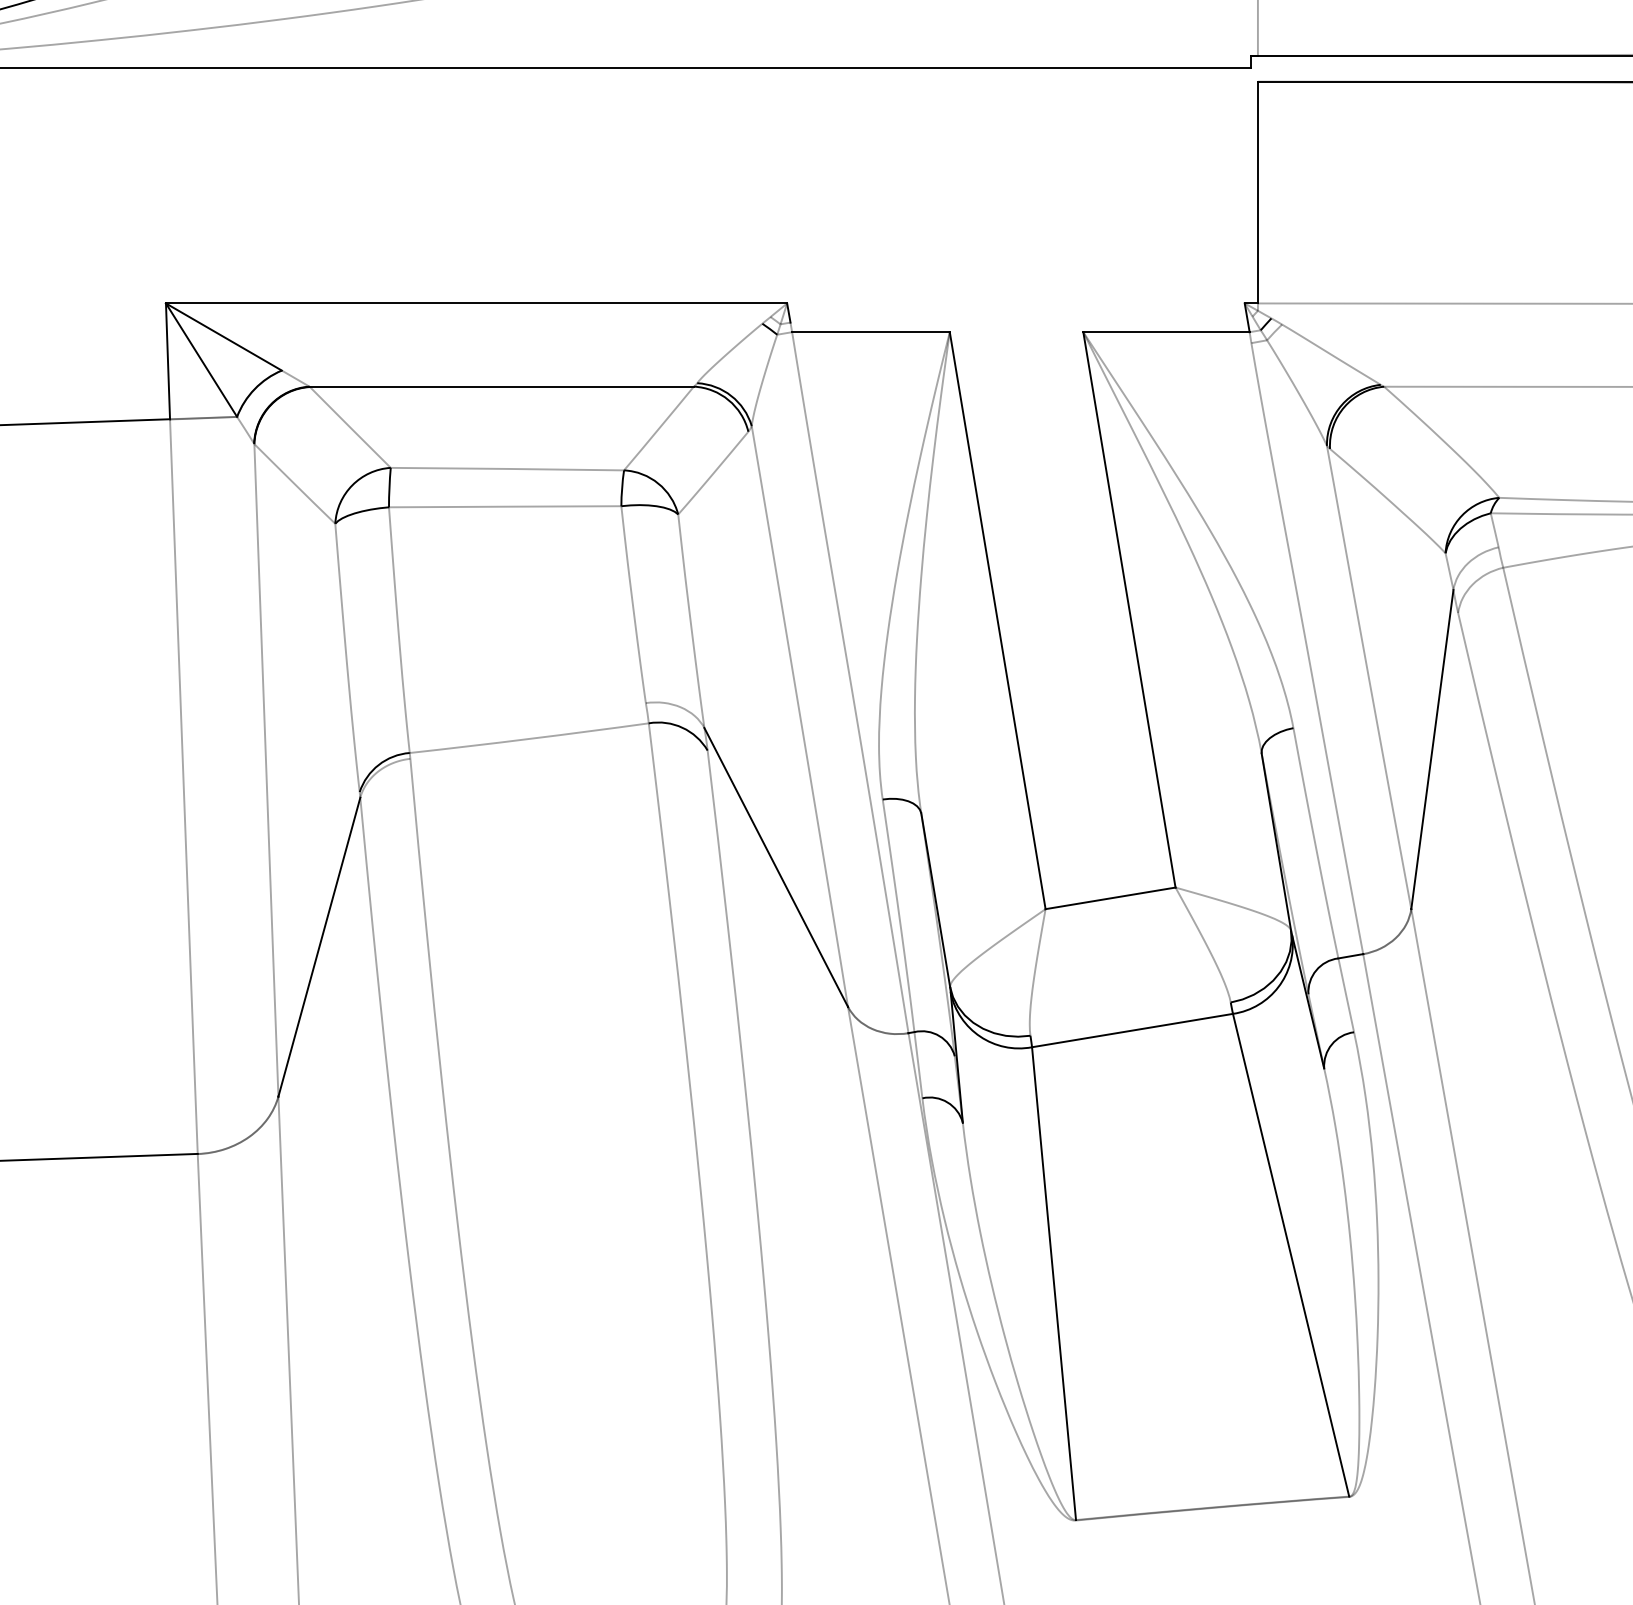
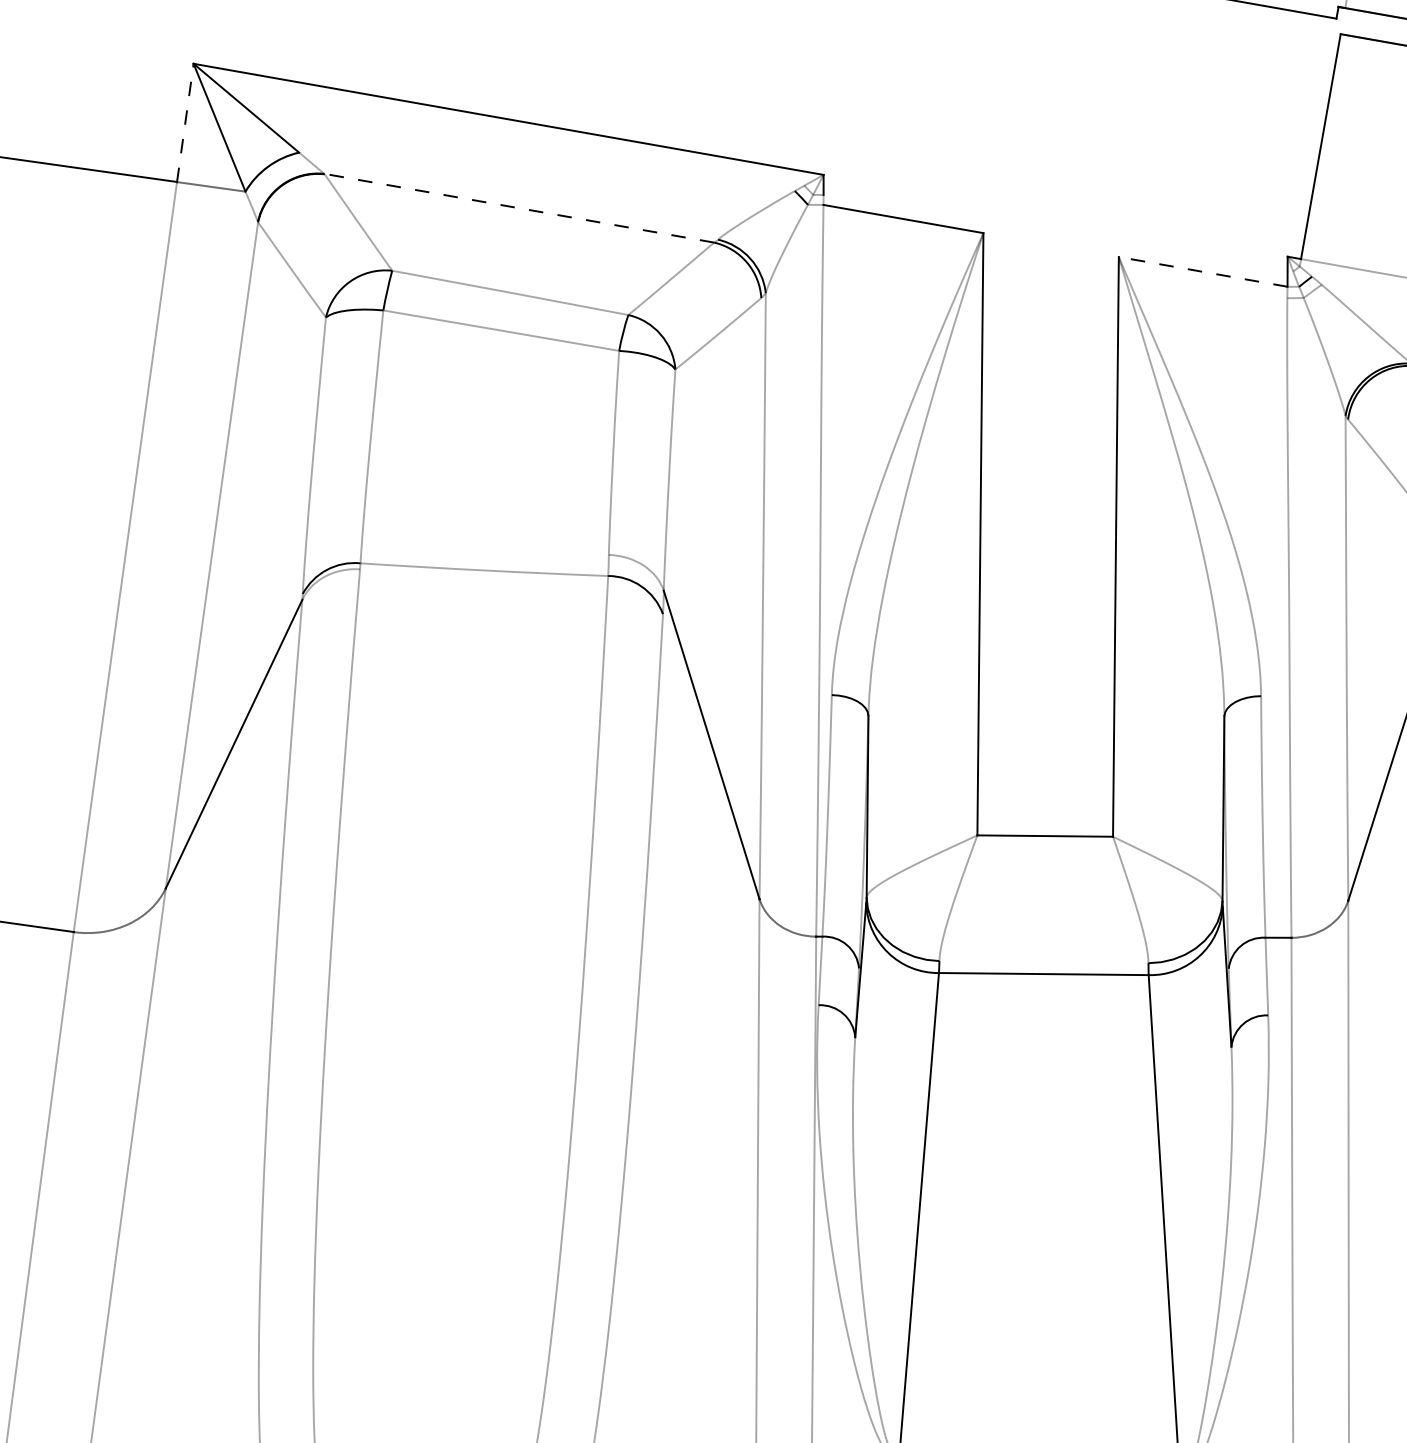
line: (1166, 332) -> (1203, 272), solid -> dashed
line: (168, 361) -> (185, 123), solid -> dashed
line: (501, 386) -> (519, 208), solid -> dashed

